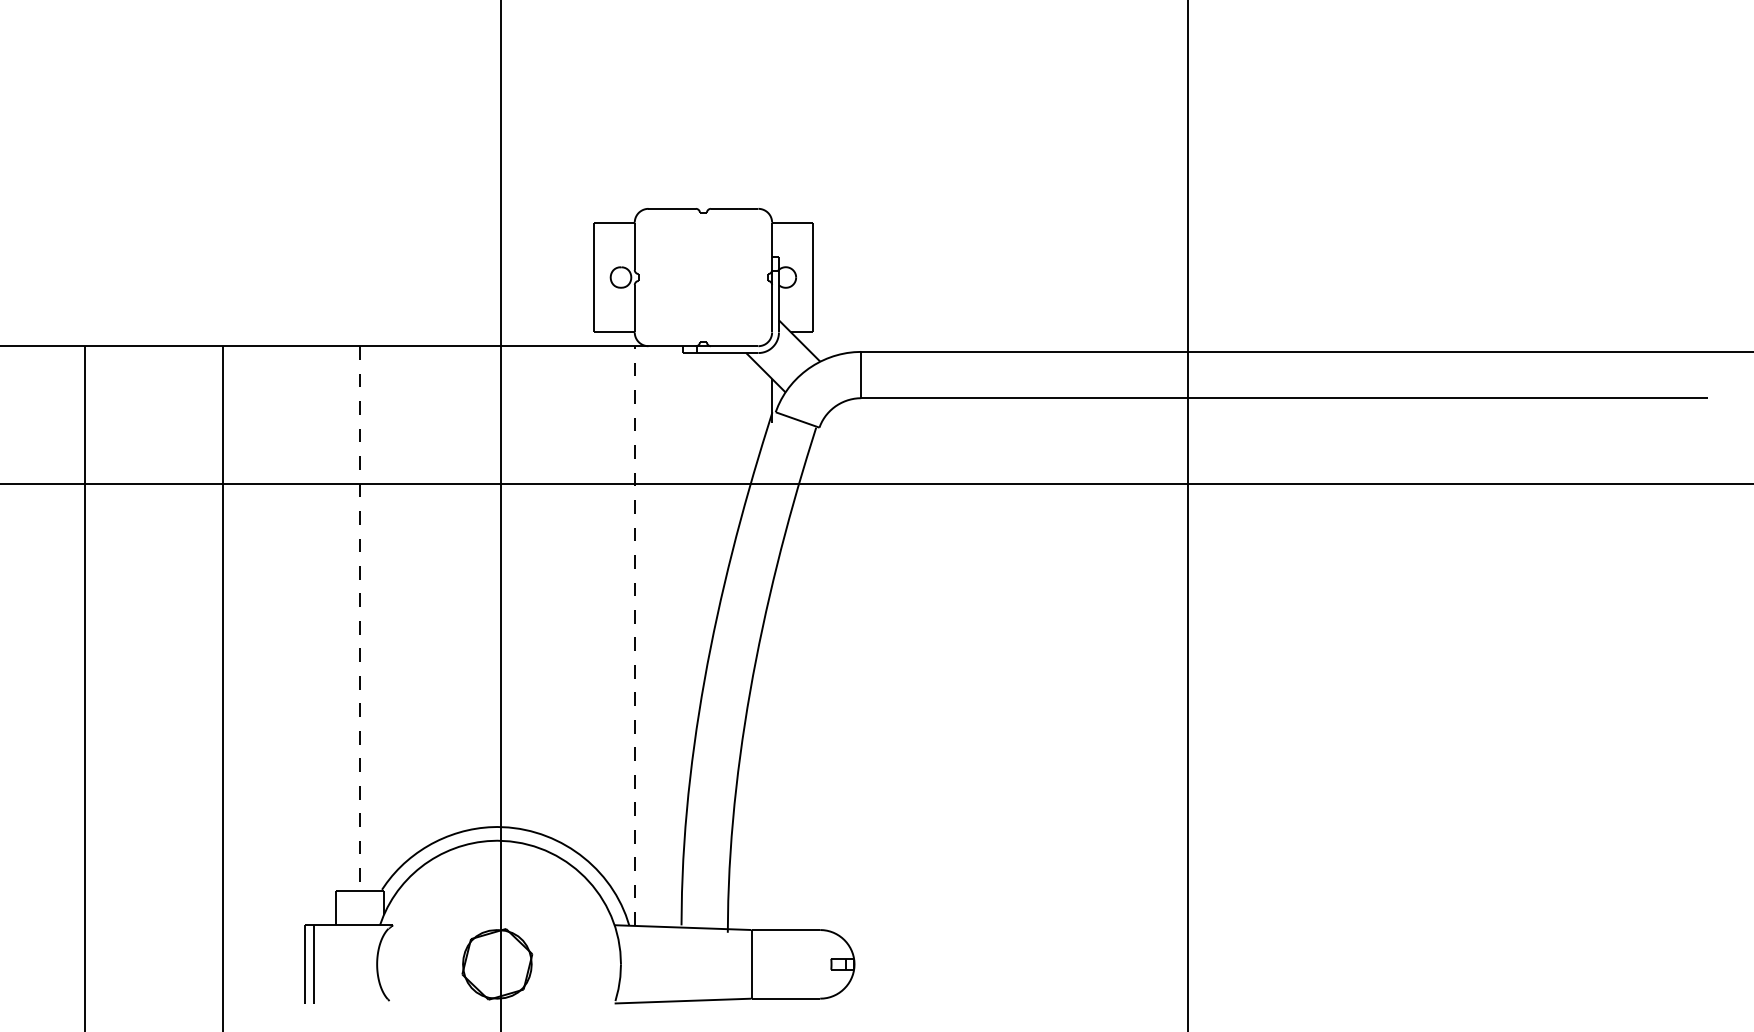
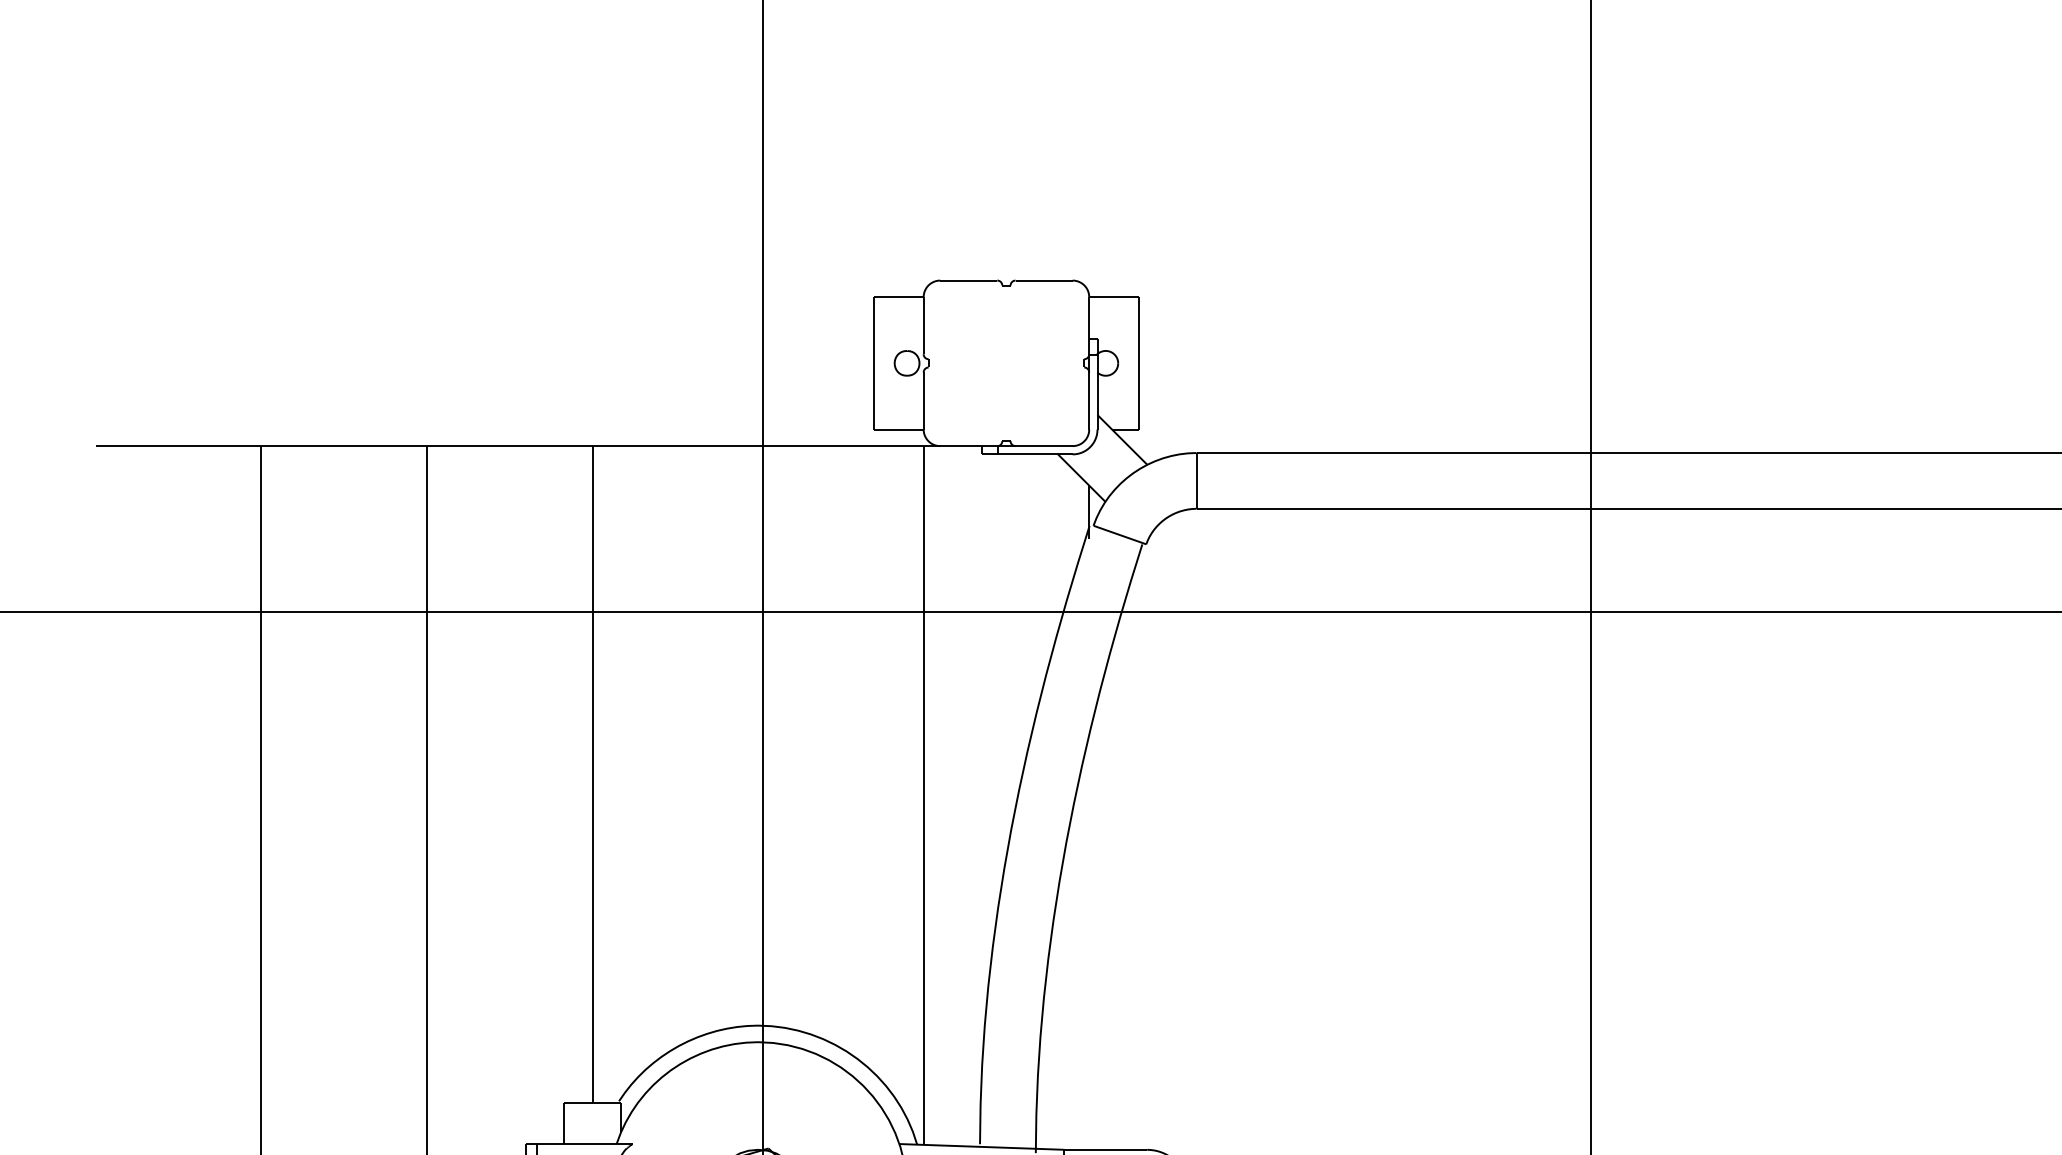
line: (360, 619) -> (593, 775), dashed -> solid
line: (634, 636) -> (923, 796), dashed -> solid

